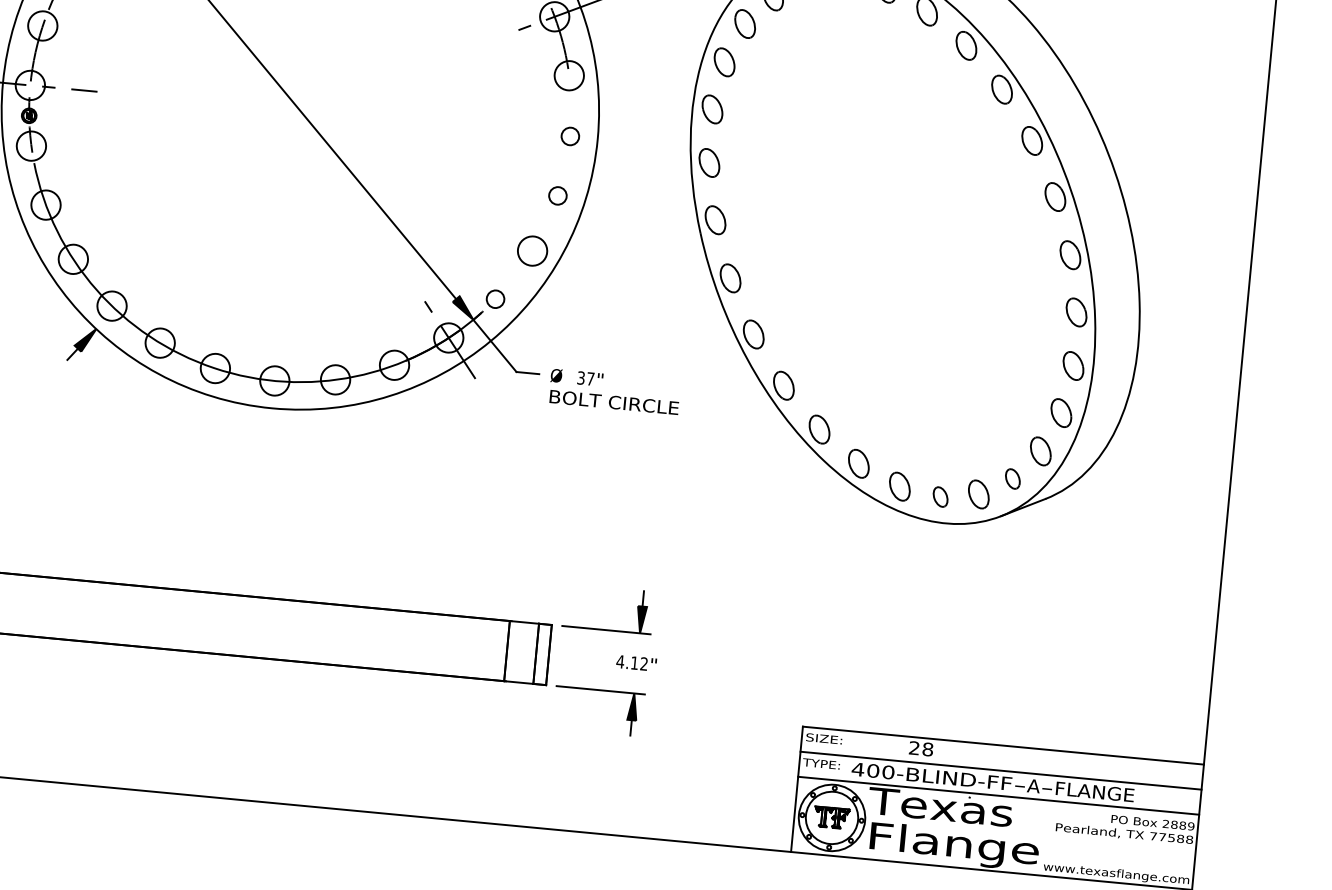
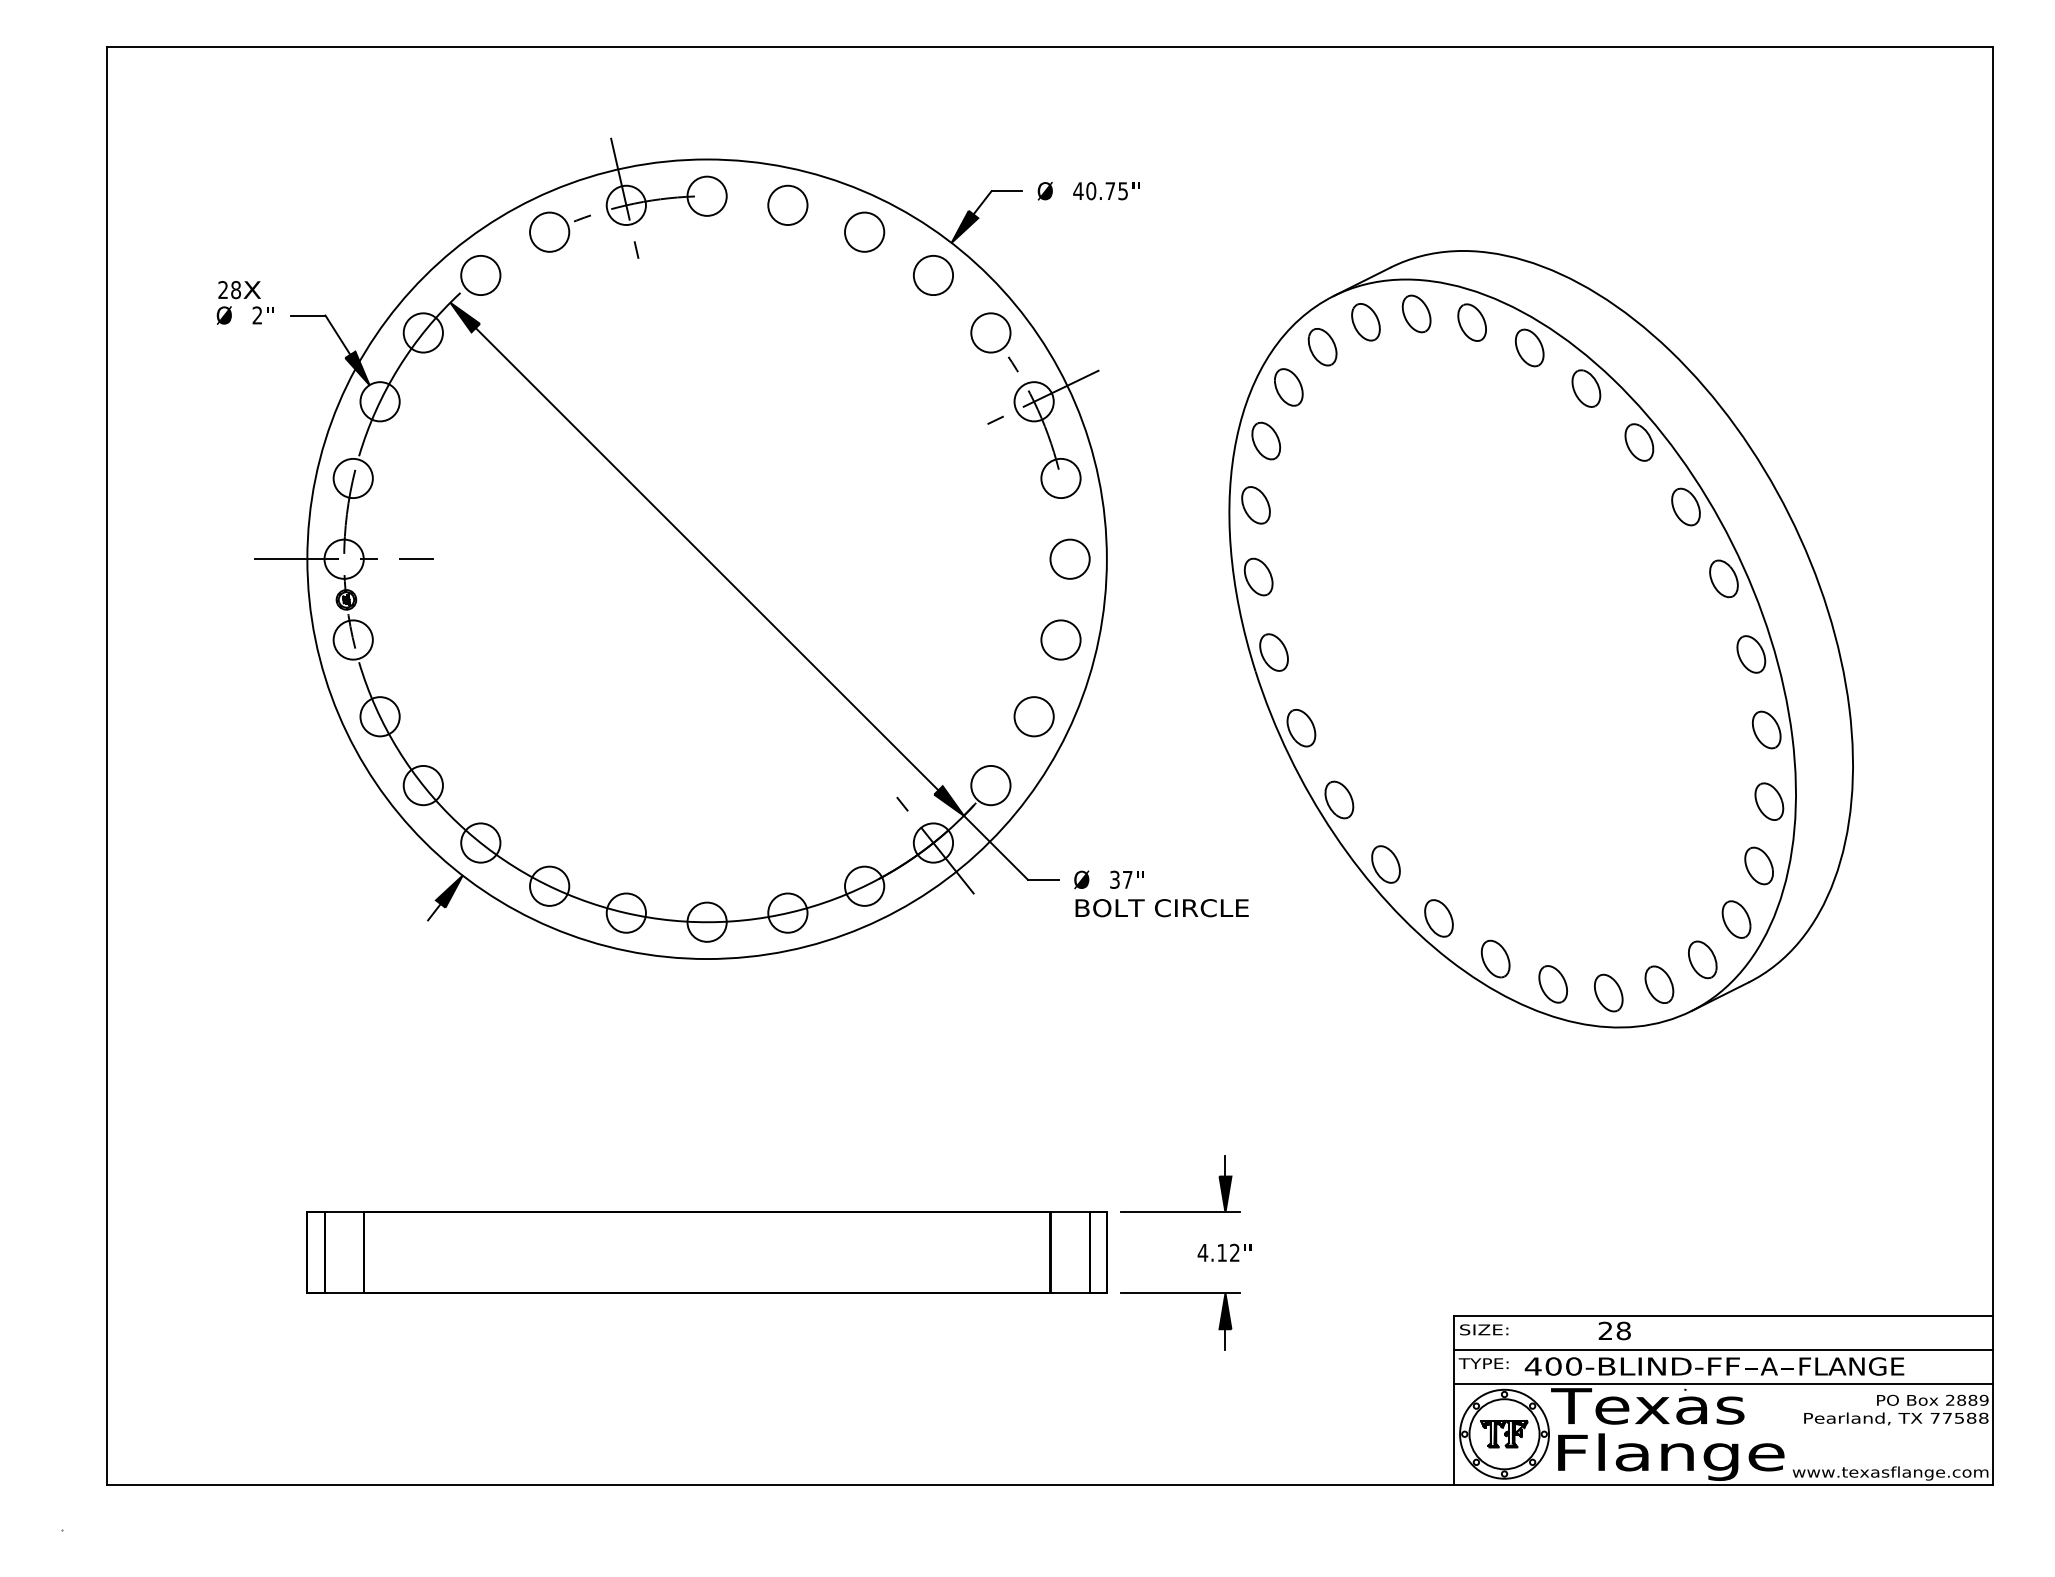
circle: (569, 135) -> (1069, 558), size x1.67
circle: (557, 195) -> (1060, 639), size x1.67
circle: (495, 299) -> (990, 785), size x1.67
part: (1012, 478) -> (1702, 959), size x1.43
part: (940, 496) -> (1608, 992), size x1.43

